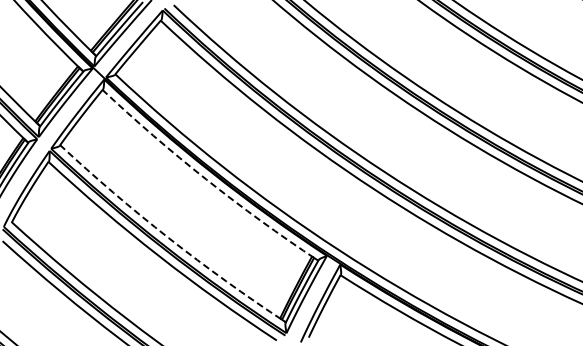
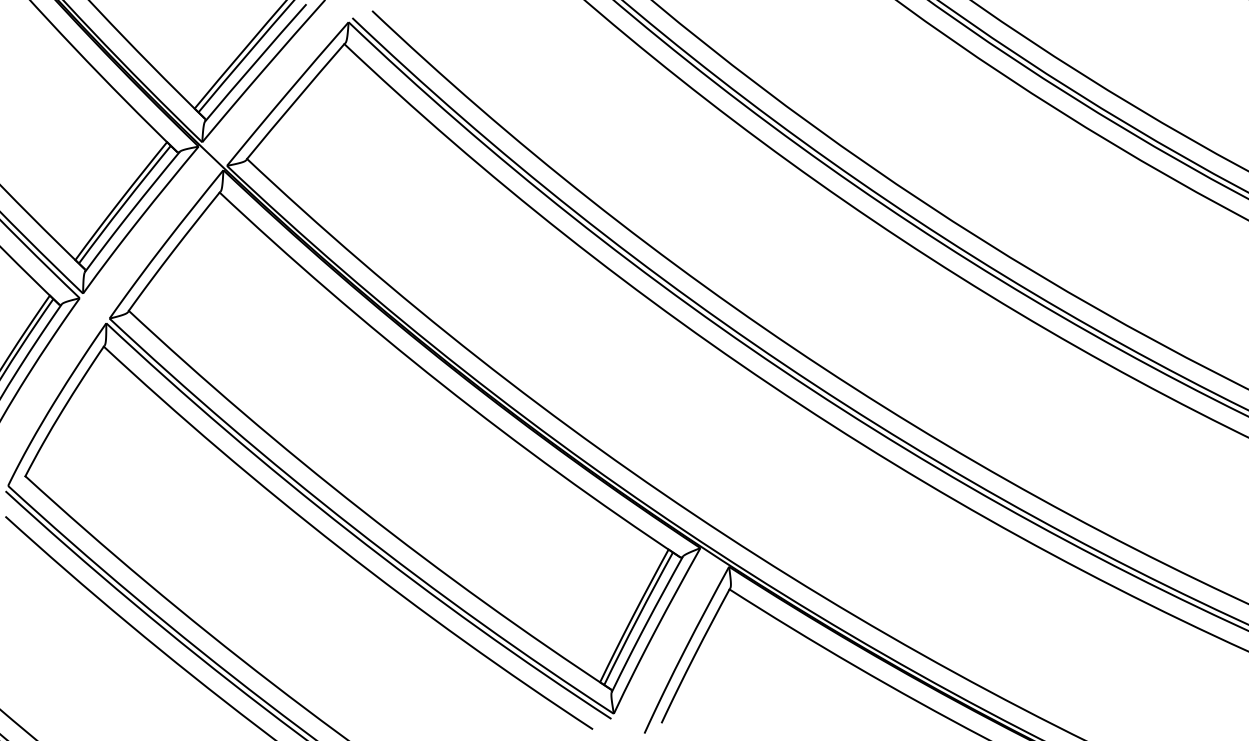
arc: (206, 179) -> (442, 384), dashed -> solid
arc: (168, 238) -> (360, 510), dashed -> solid

